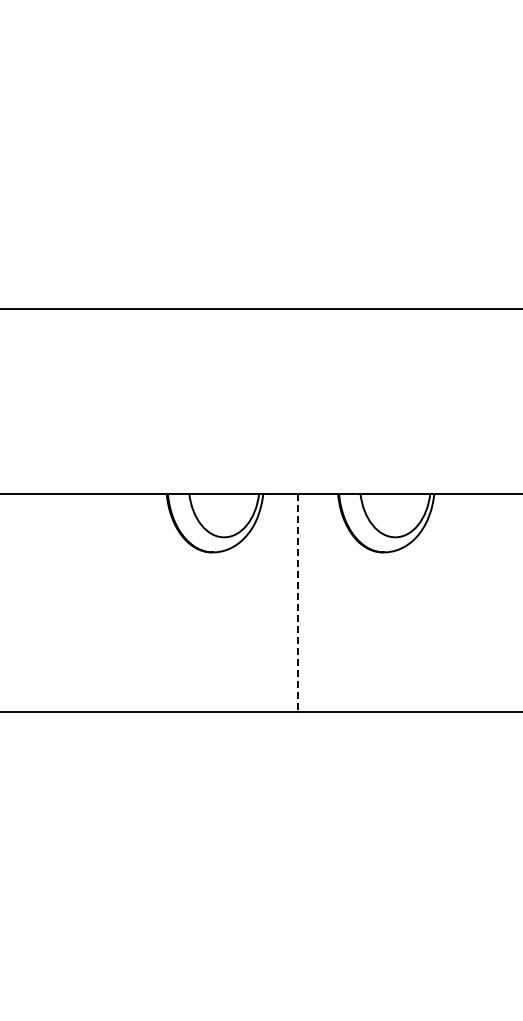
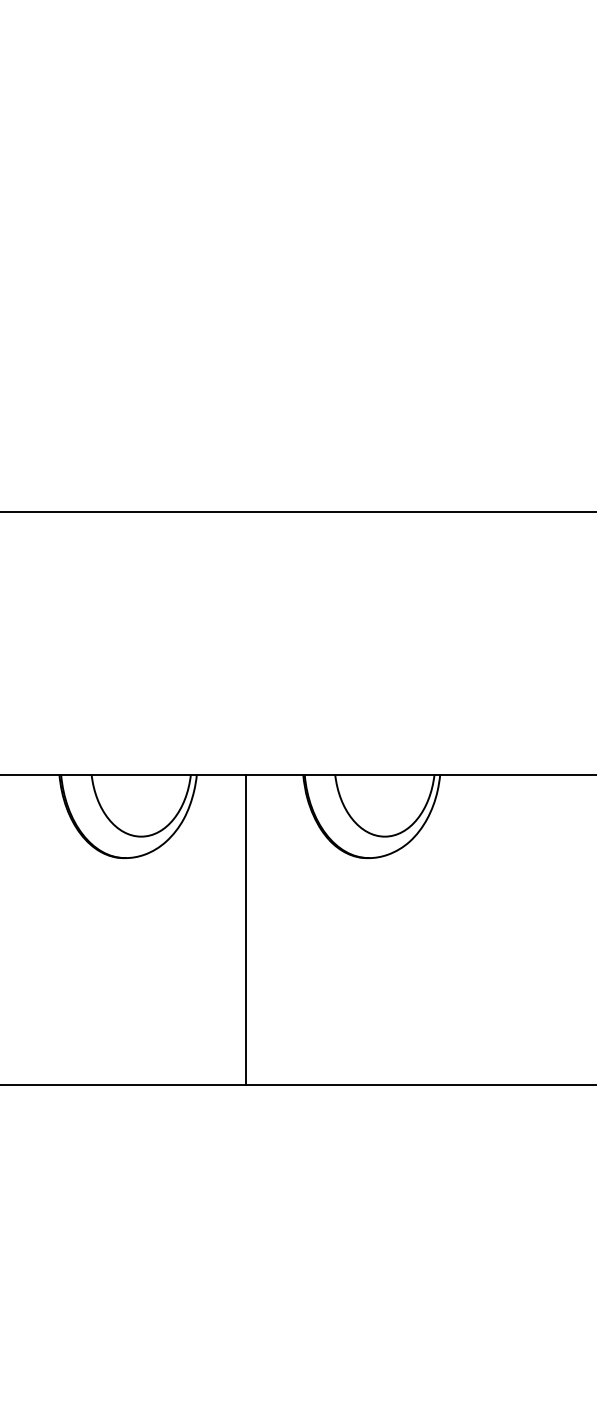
line: (297, 602) -> (245, 929), dashed -> solid

